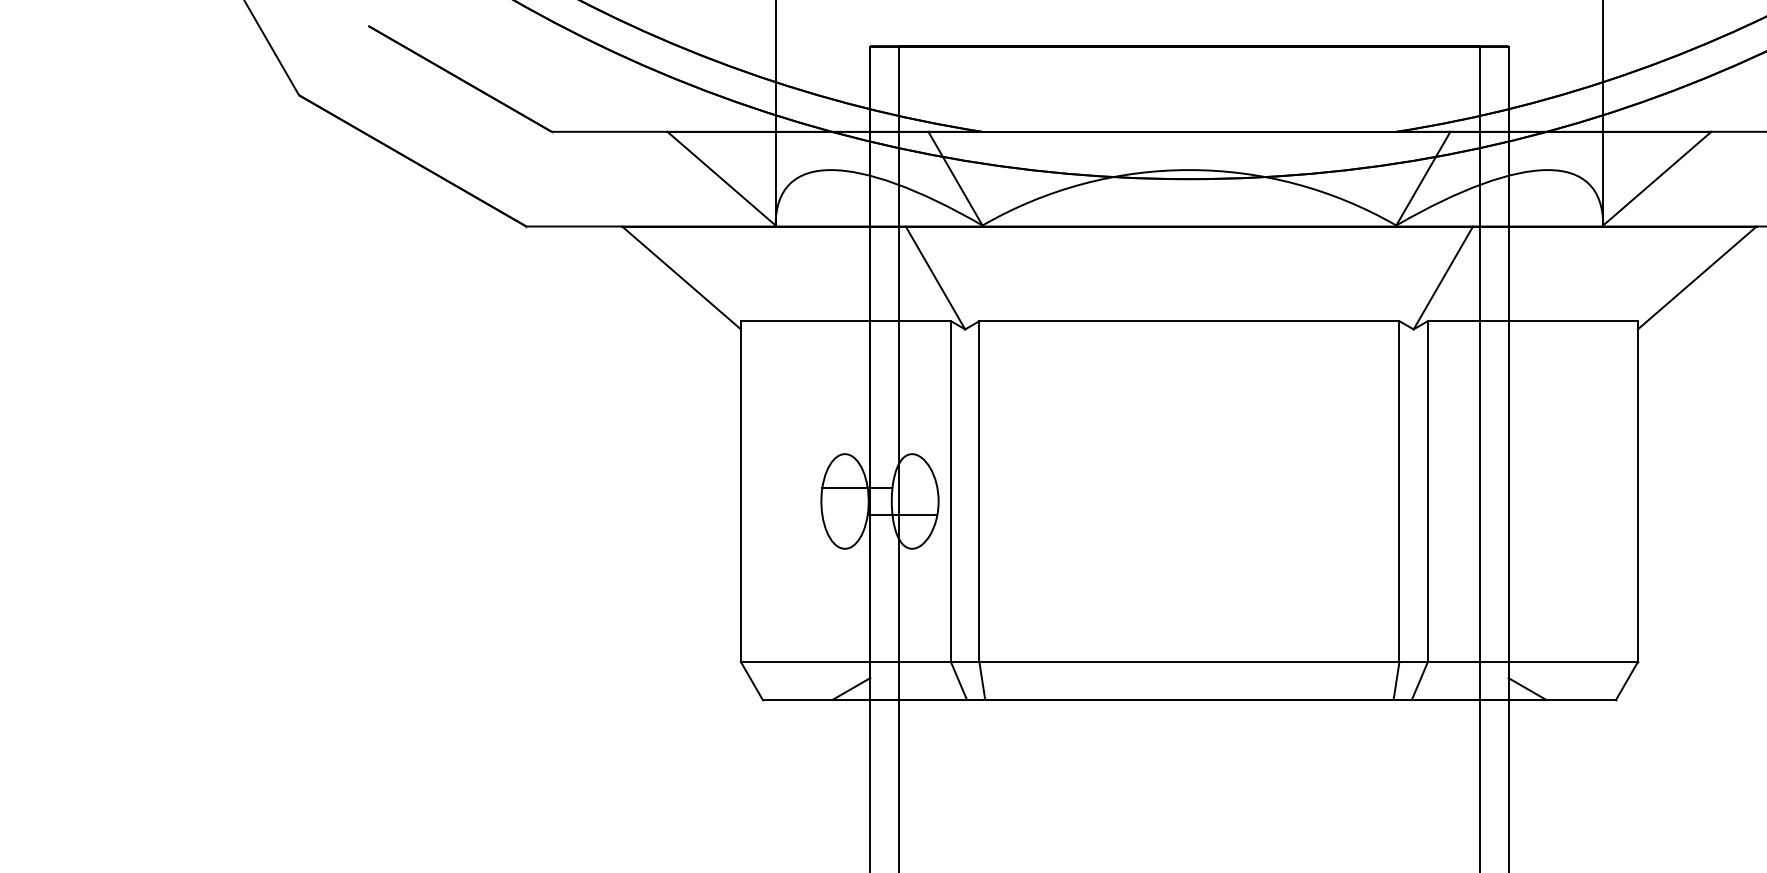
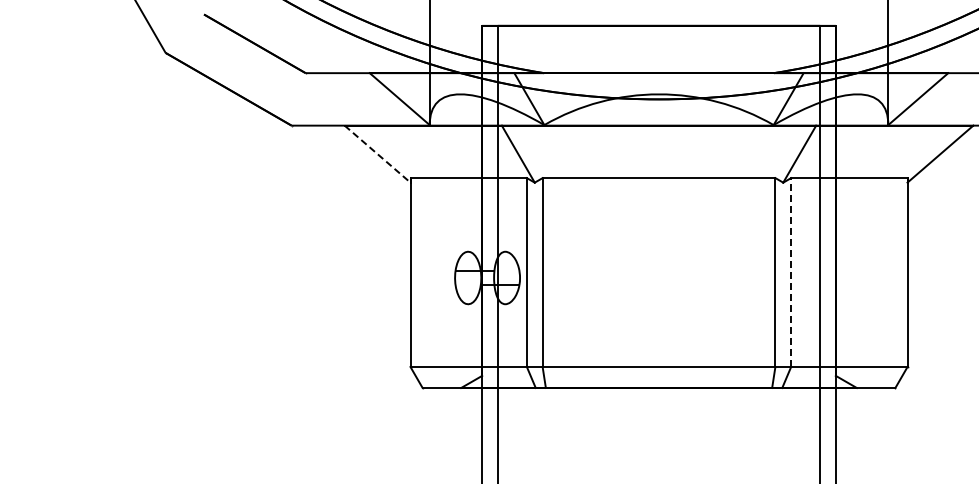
line: (681, 278) -> (377, 154), solid -> dashed
line: (1428, 491) -> (791, 272), solid -> dashed

